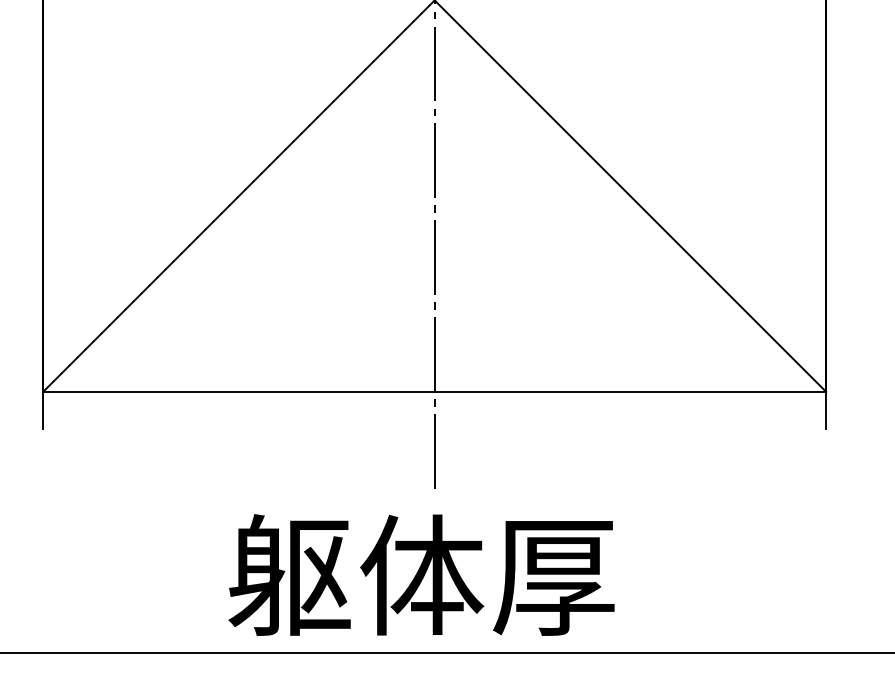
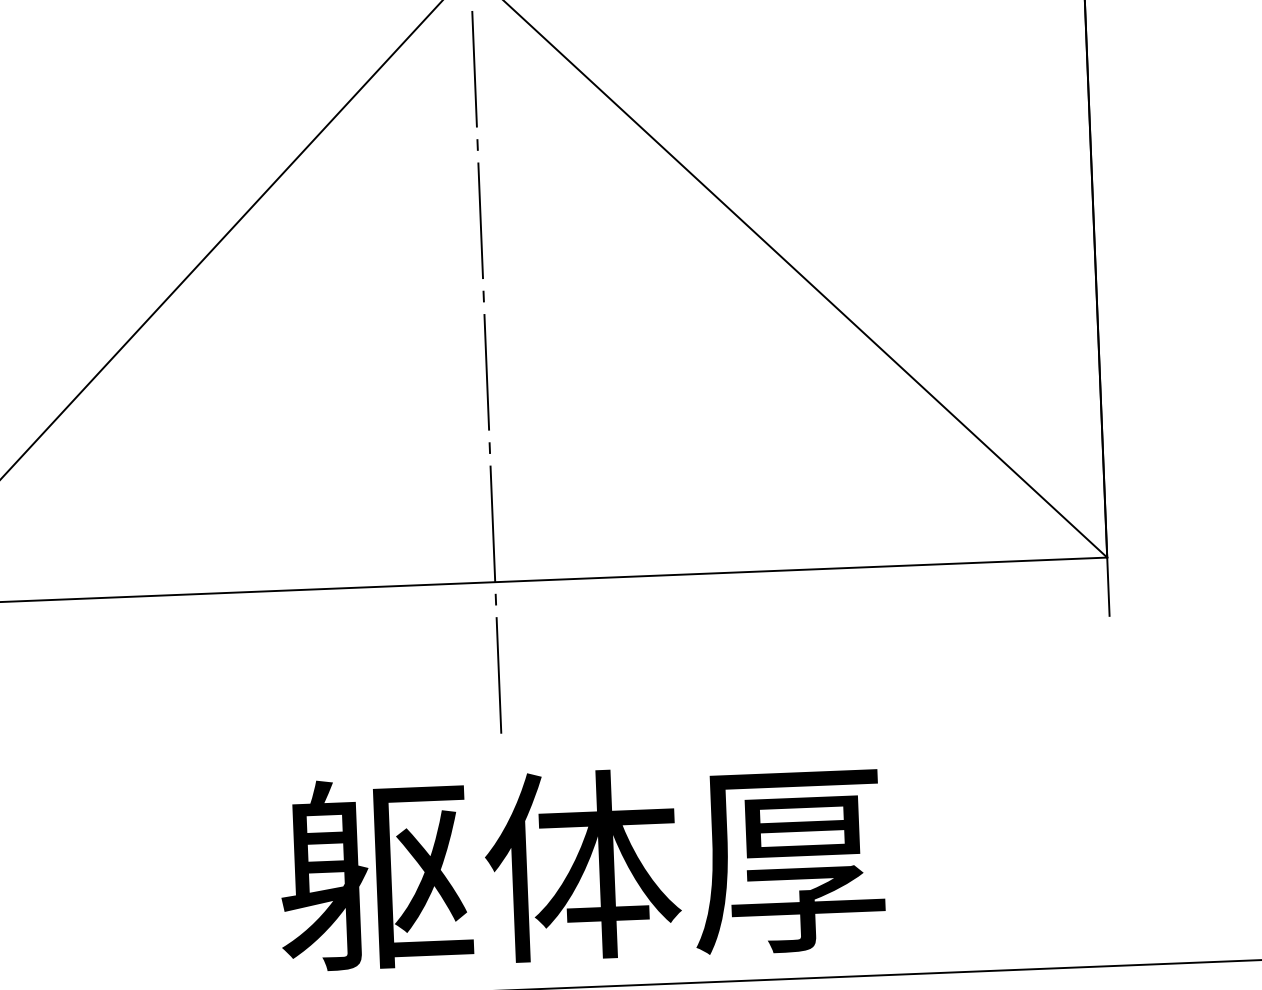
text: (421, 574) -> (581, 864), moved

